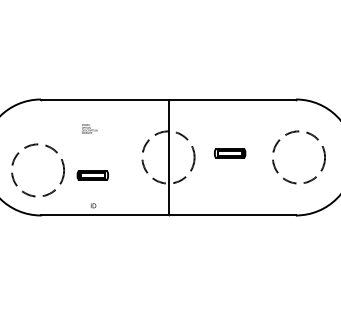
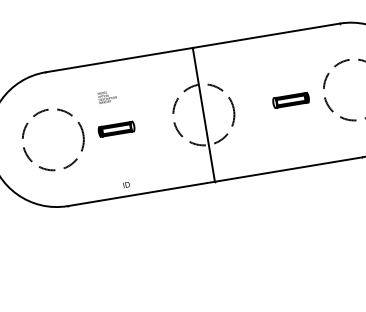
part: (230, 153) -> (291, 100), moved
circle: (37, 170) -> (52, 139), moved
part: (92, 175) -> (116, 129), moved

